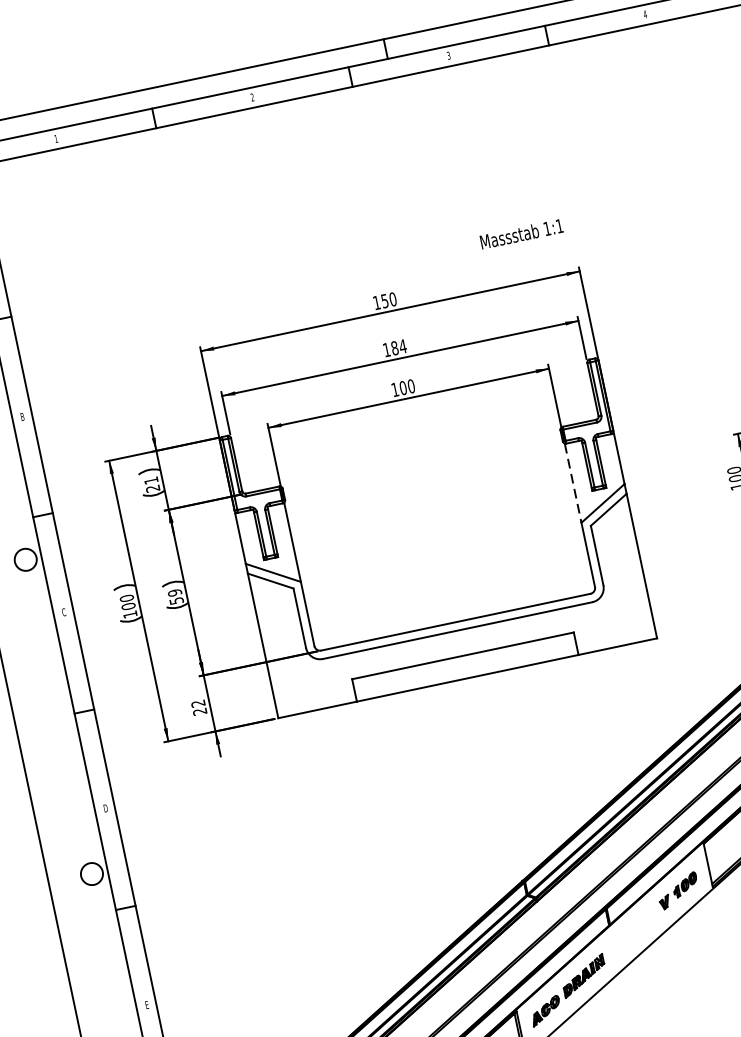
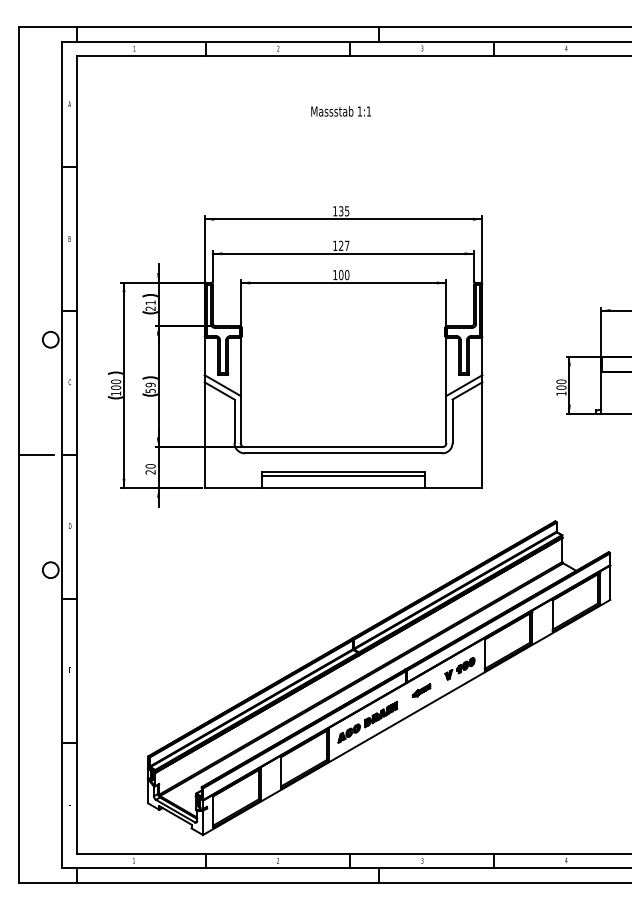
text: (520, 234) -> (340, 111), moved
text: (389, 300) -> (344, 211), 150 -> 135
text: (399, 346) -> (344, 245), 184 -> 127
line: (573, 483) -> (446, 367), dashed -> solid
line: (463, 660) -> (343, 475), added
text: (198, 703) -> (150, 466), 22 -> 20
line: (39, 720) -> (36, 454), added
part: (632, 931) -> (421, 690), added

